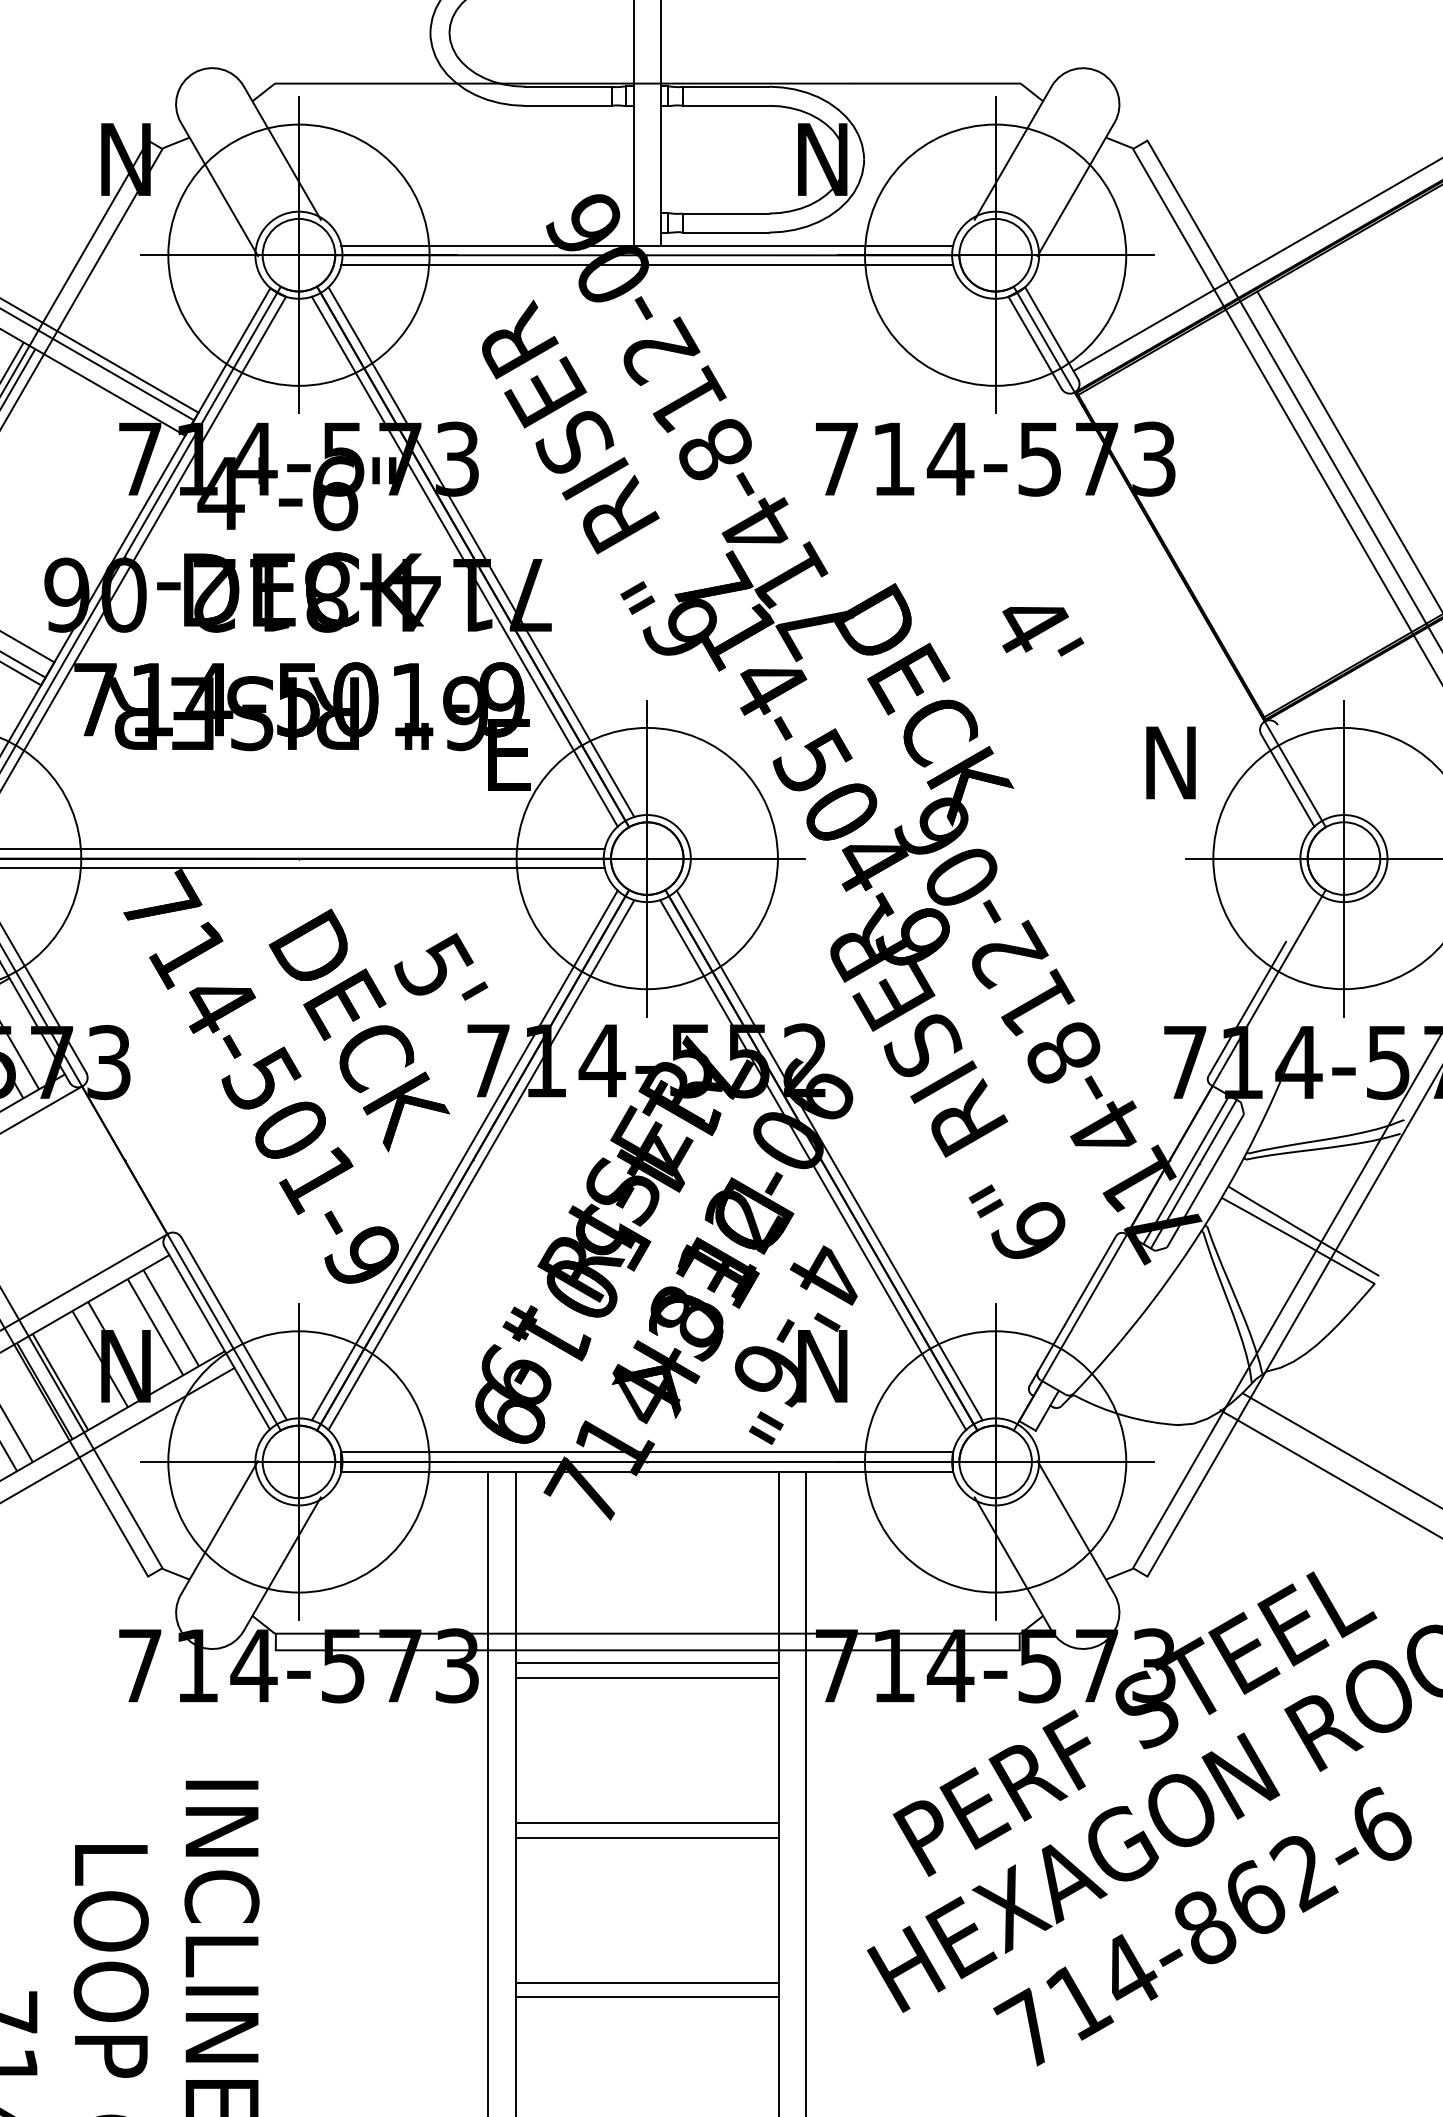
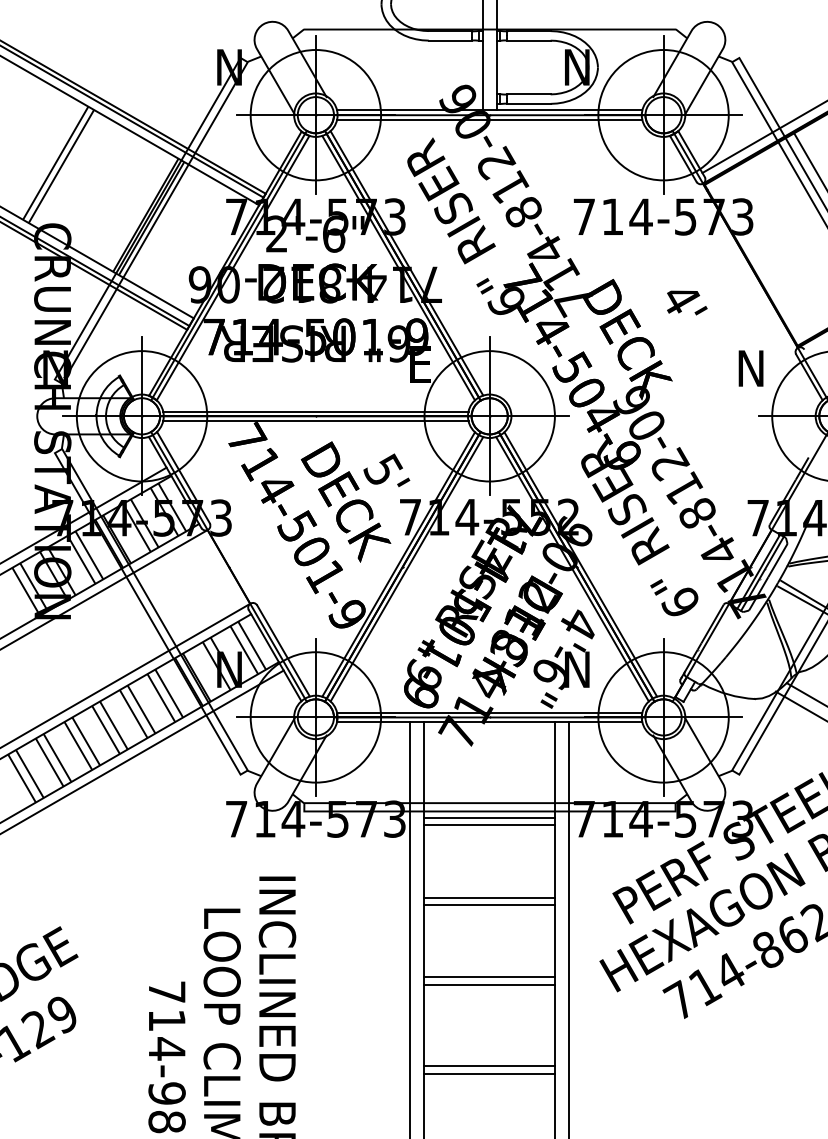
text: (220, 492) -> (276, 233), 4'-6" -> 2'-6"

